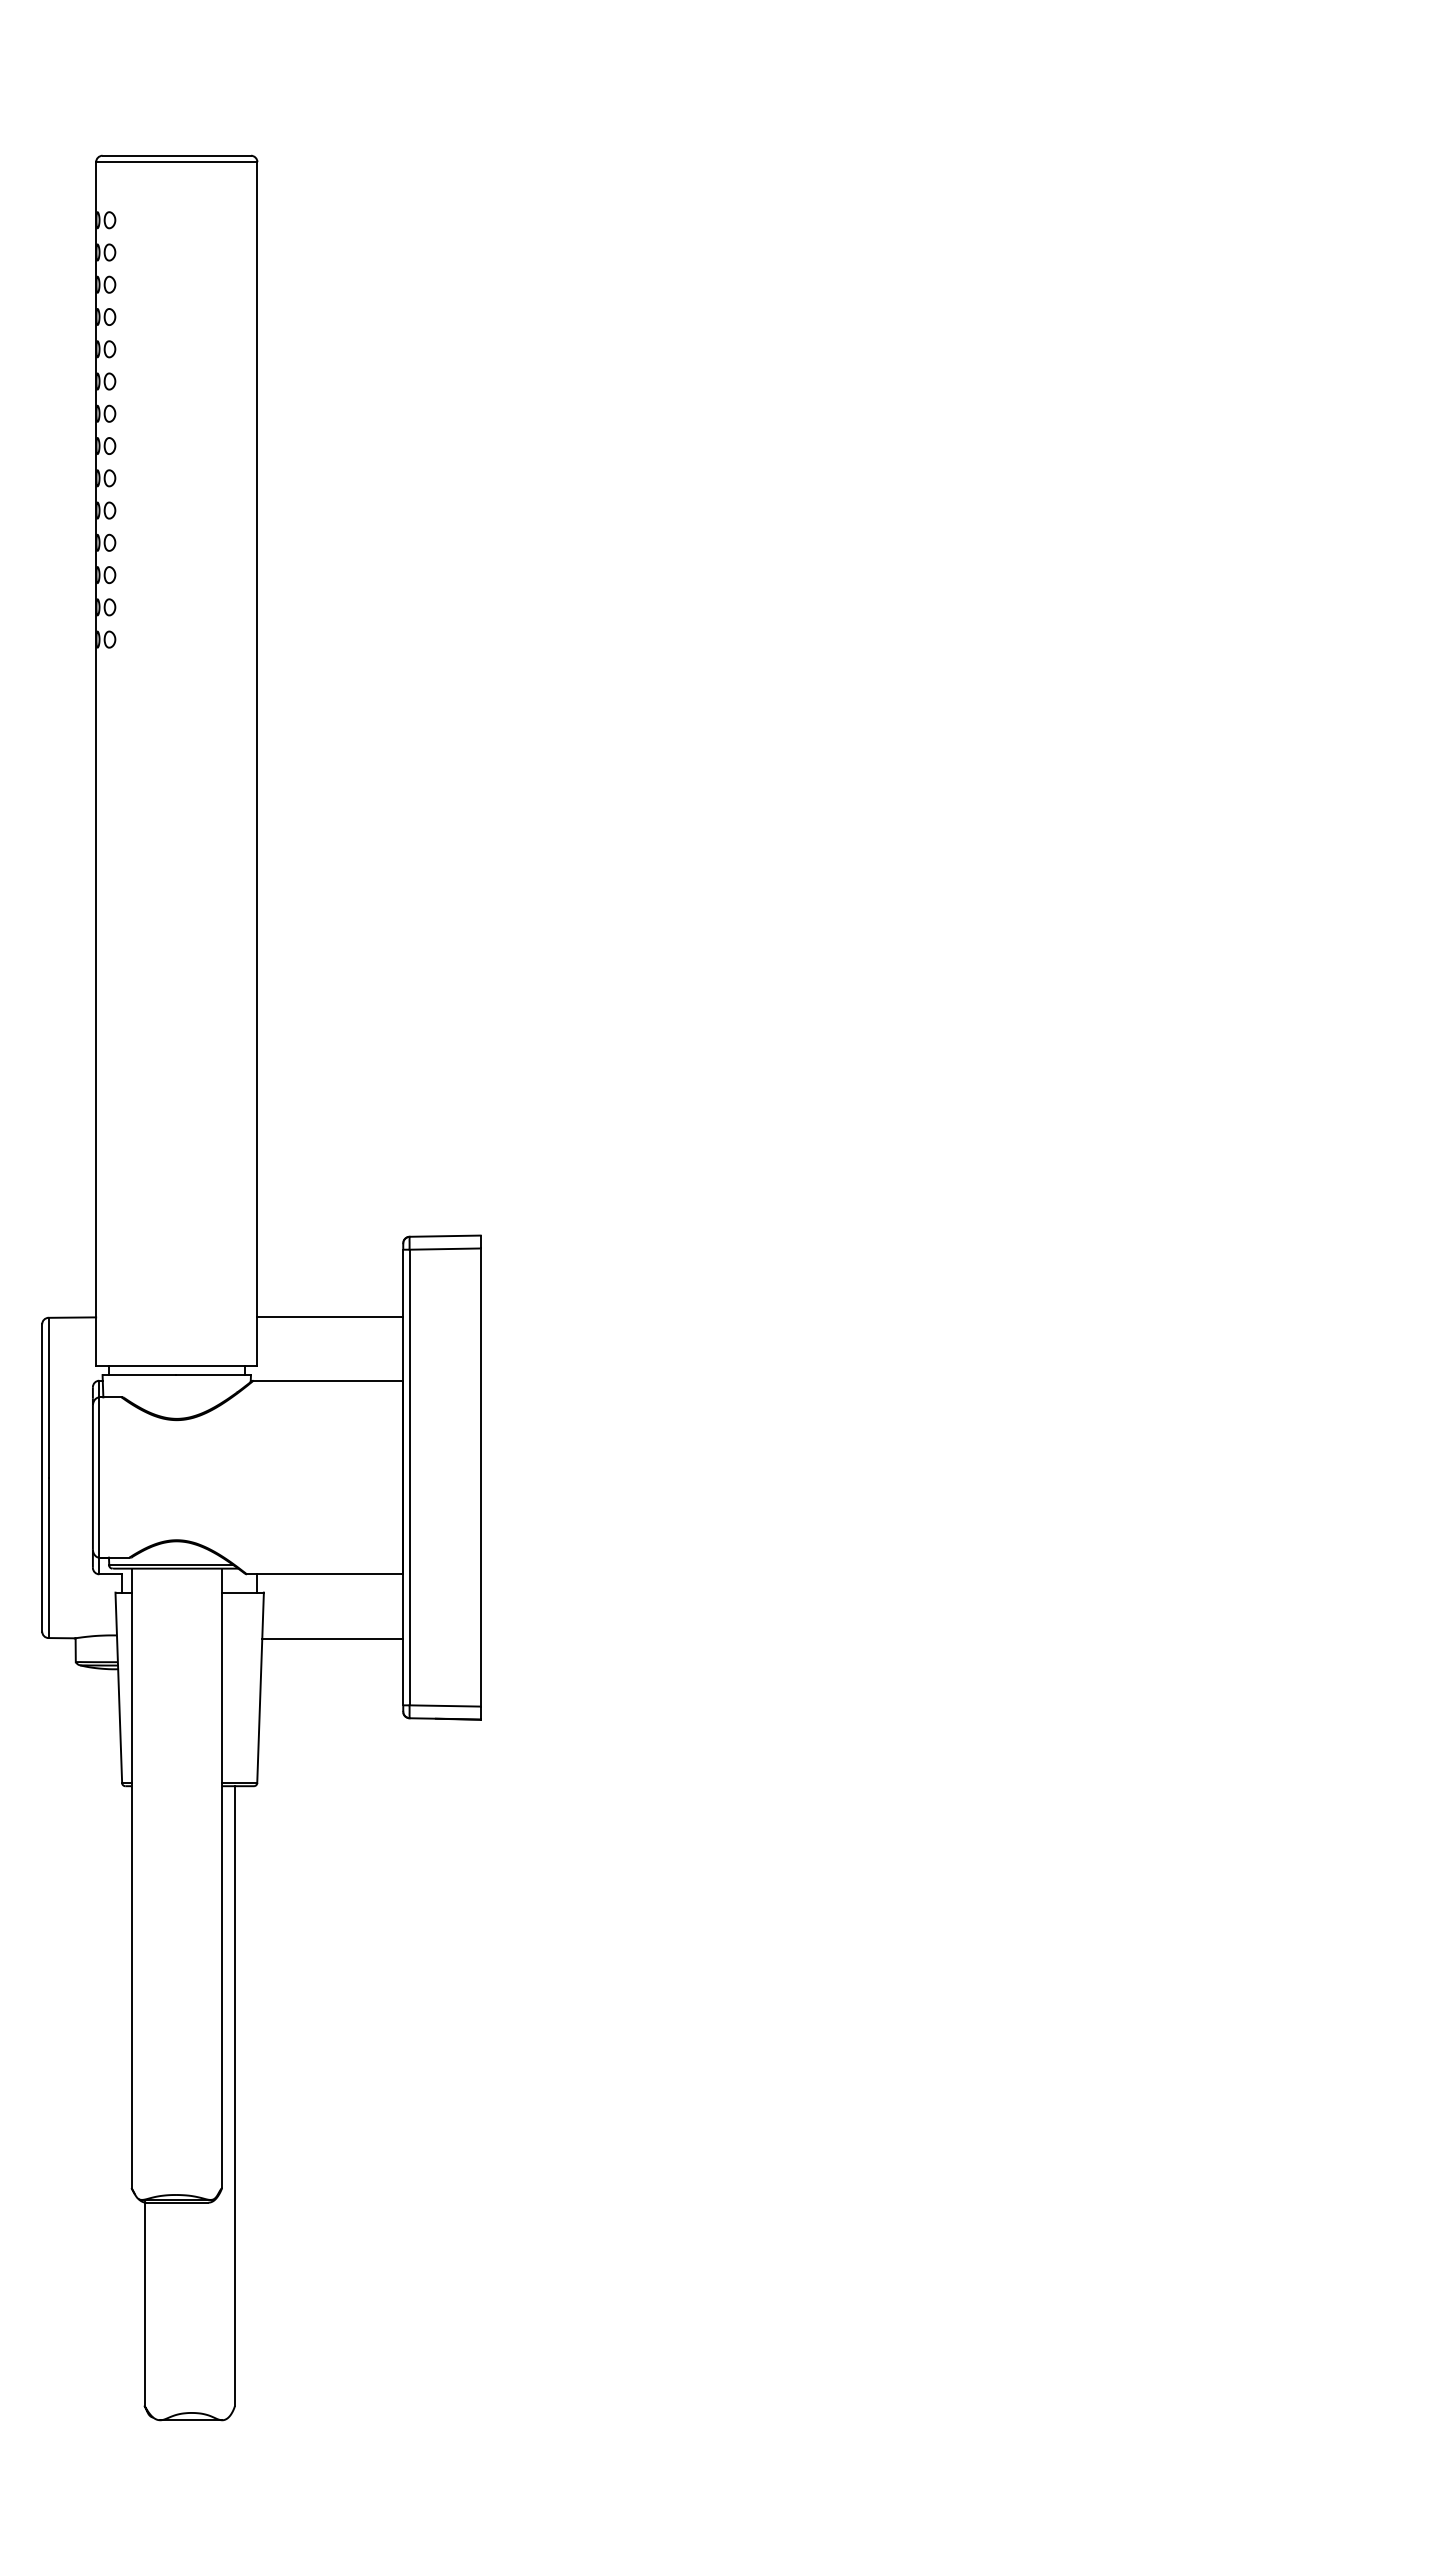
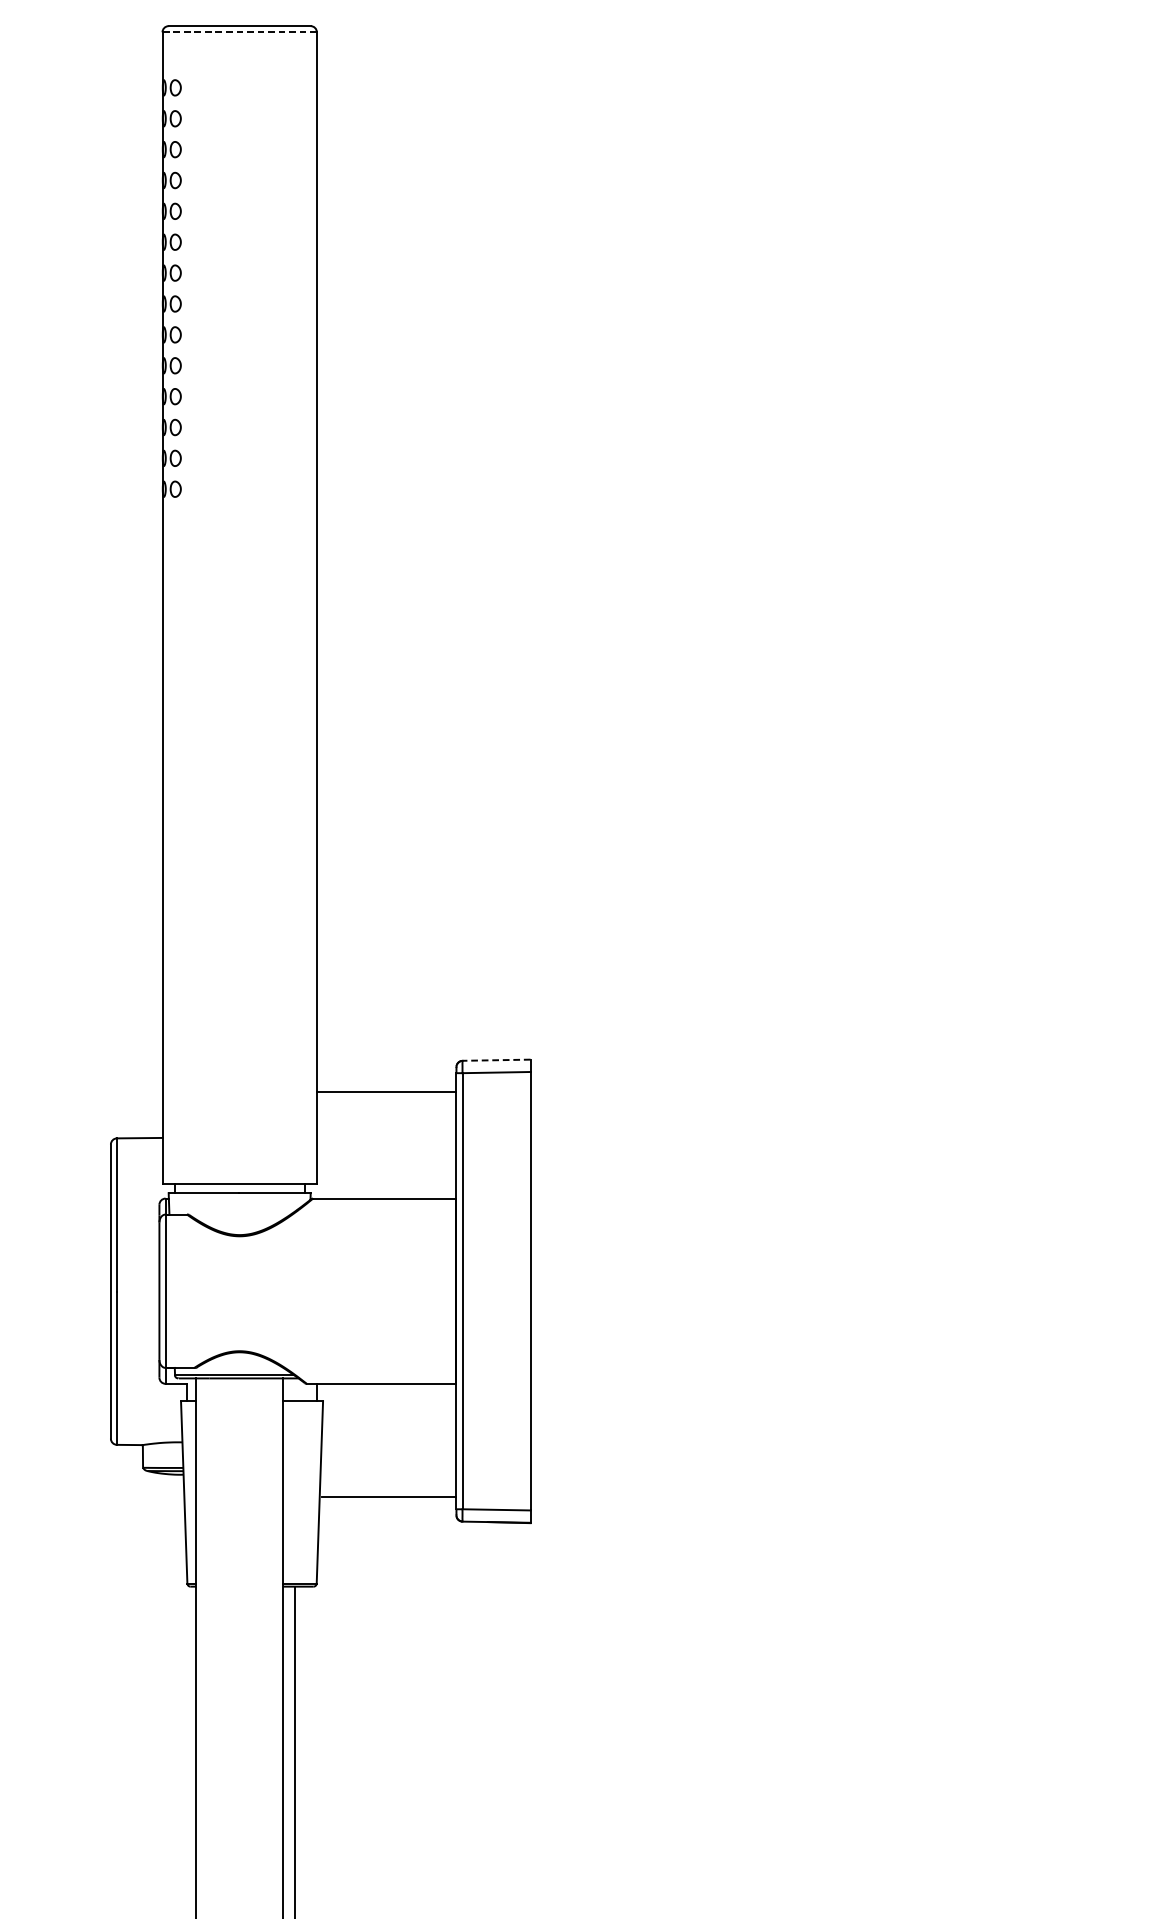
line: (176, 162) -> (239, 32), solid -> dashed
line: (445, 1236) -> (496, 1060), solid -> dashed
line: (330, 1316) -> (386, 1092), moved
line: (332, 1639) -> (388, 1496), moved

